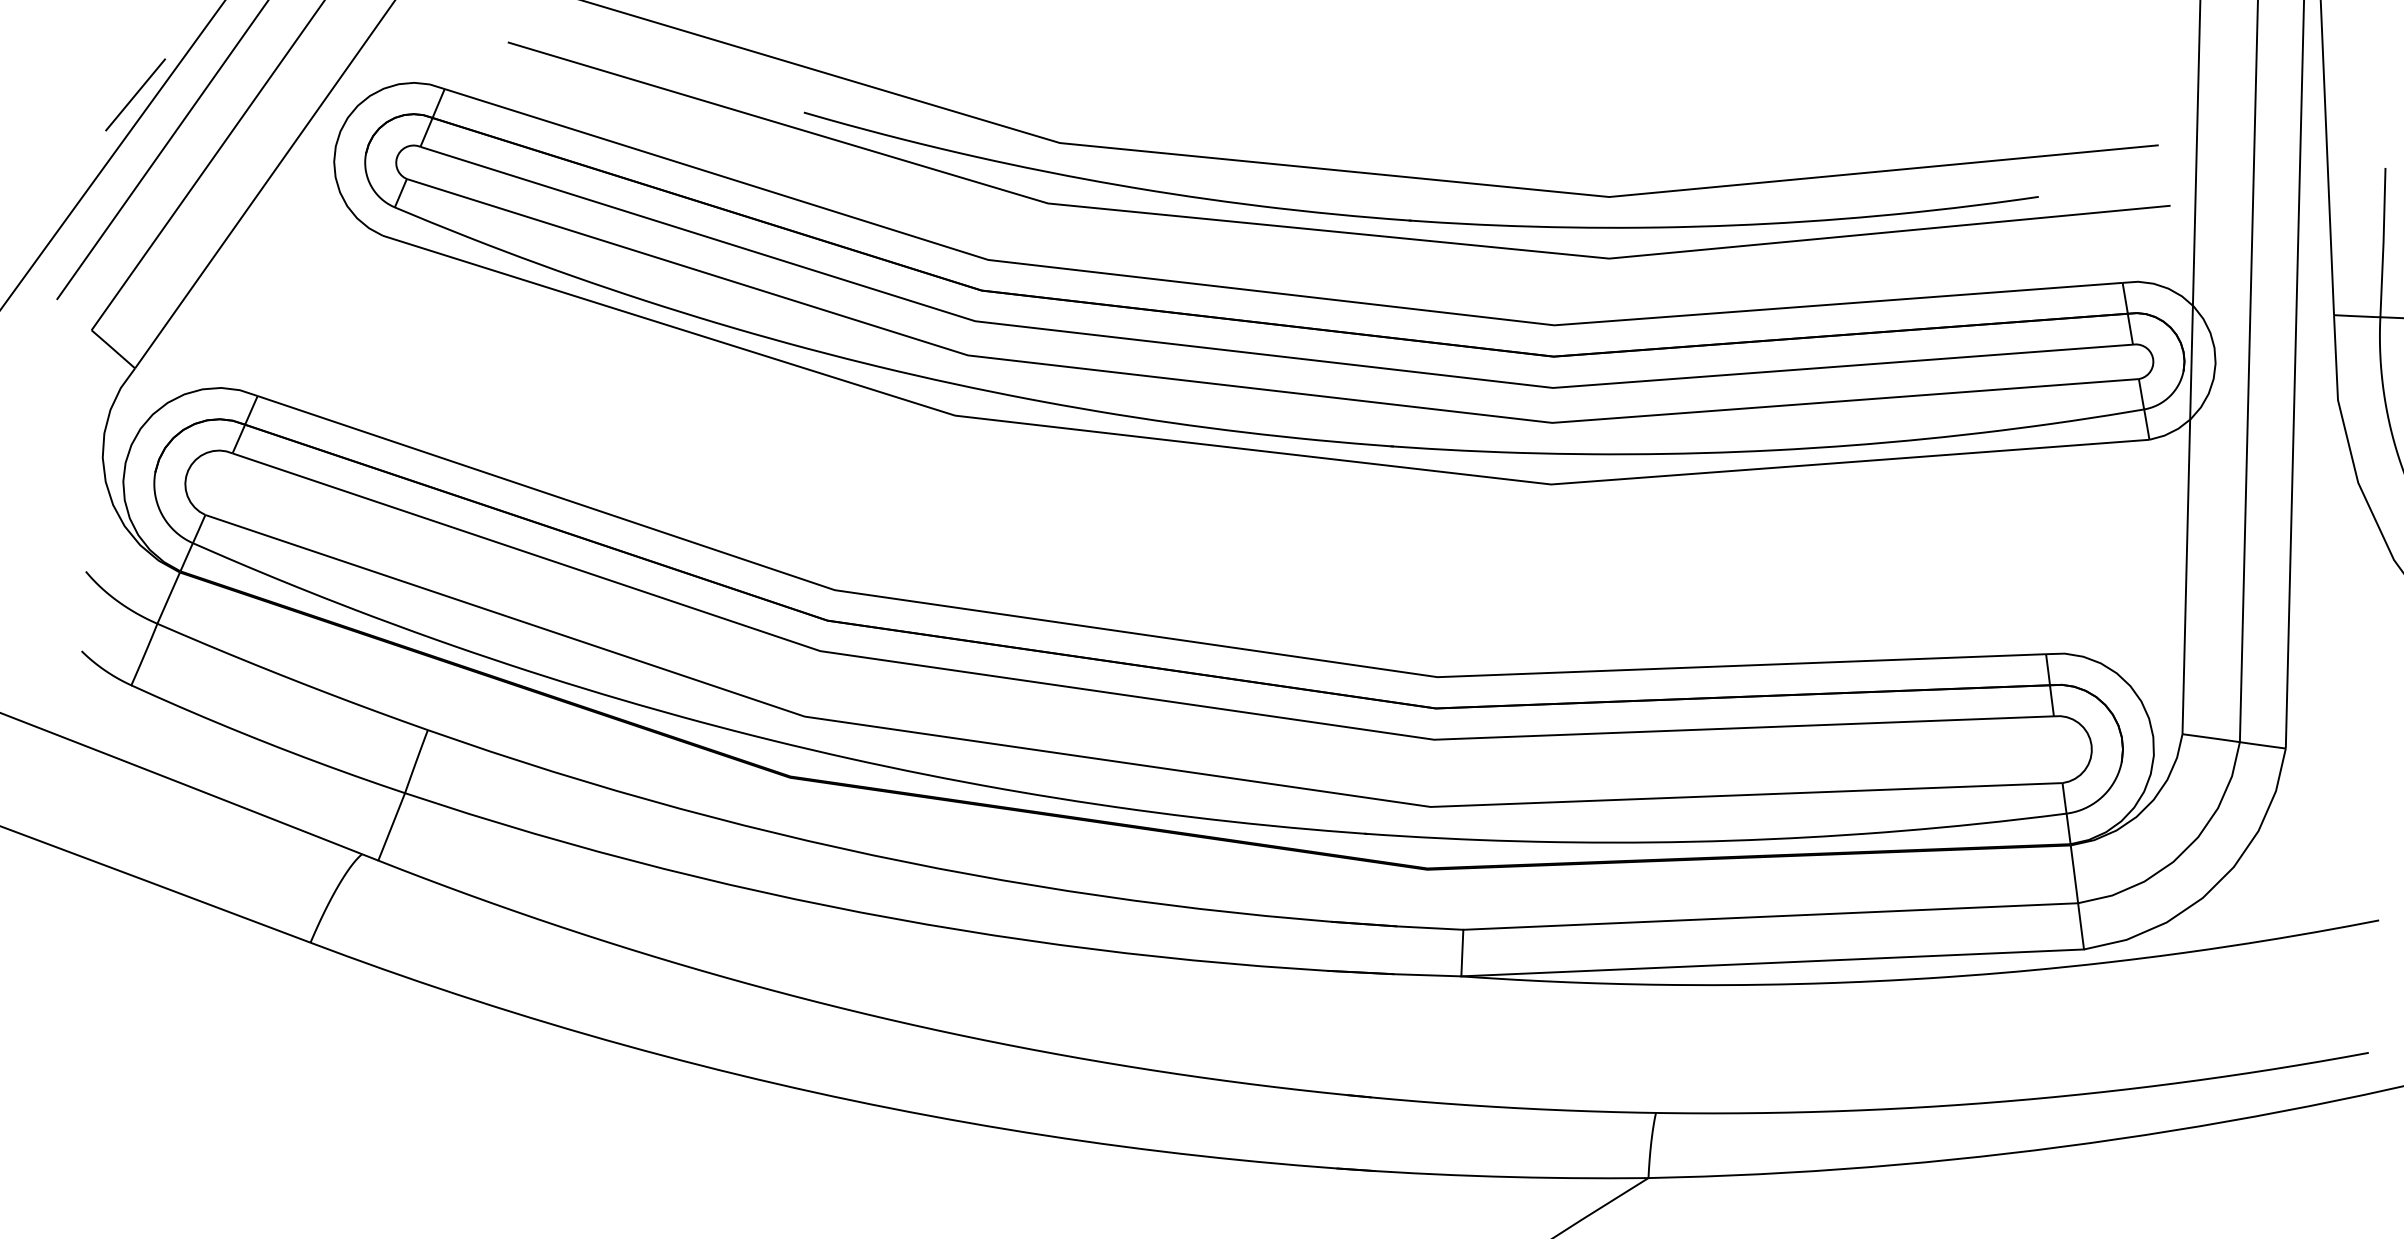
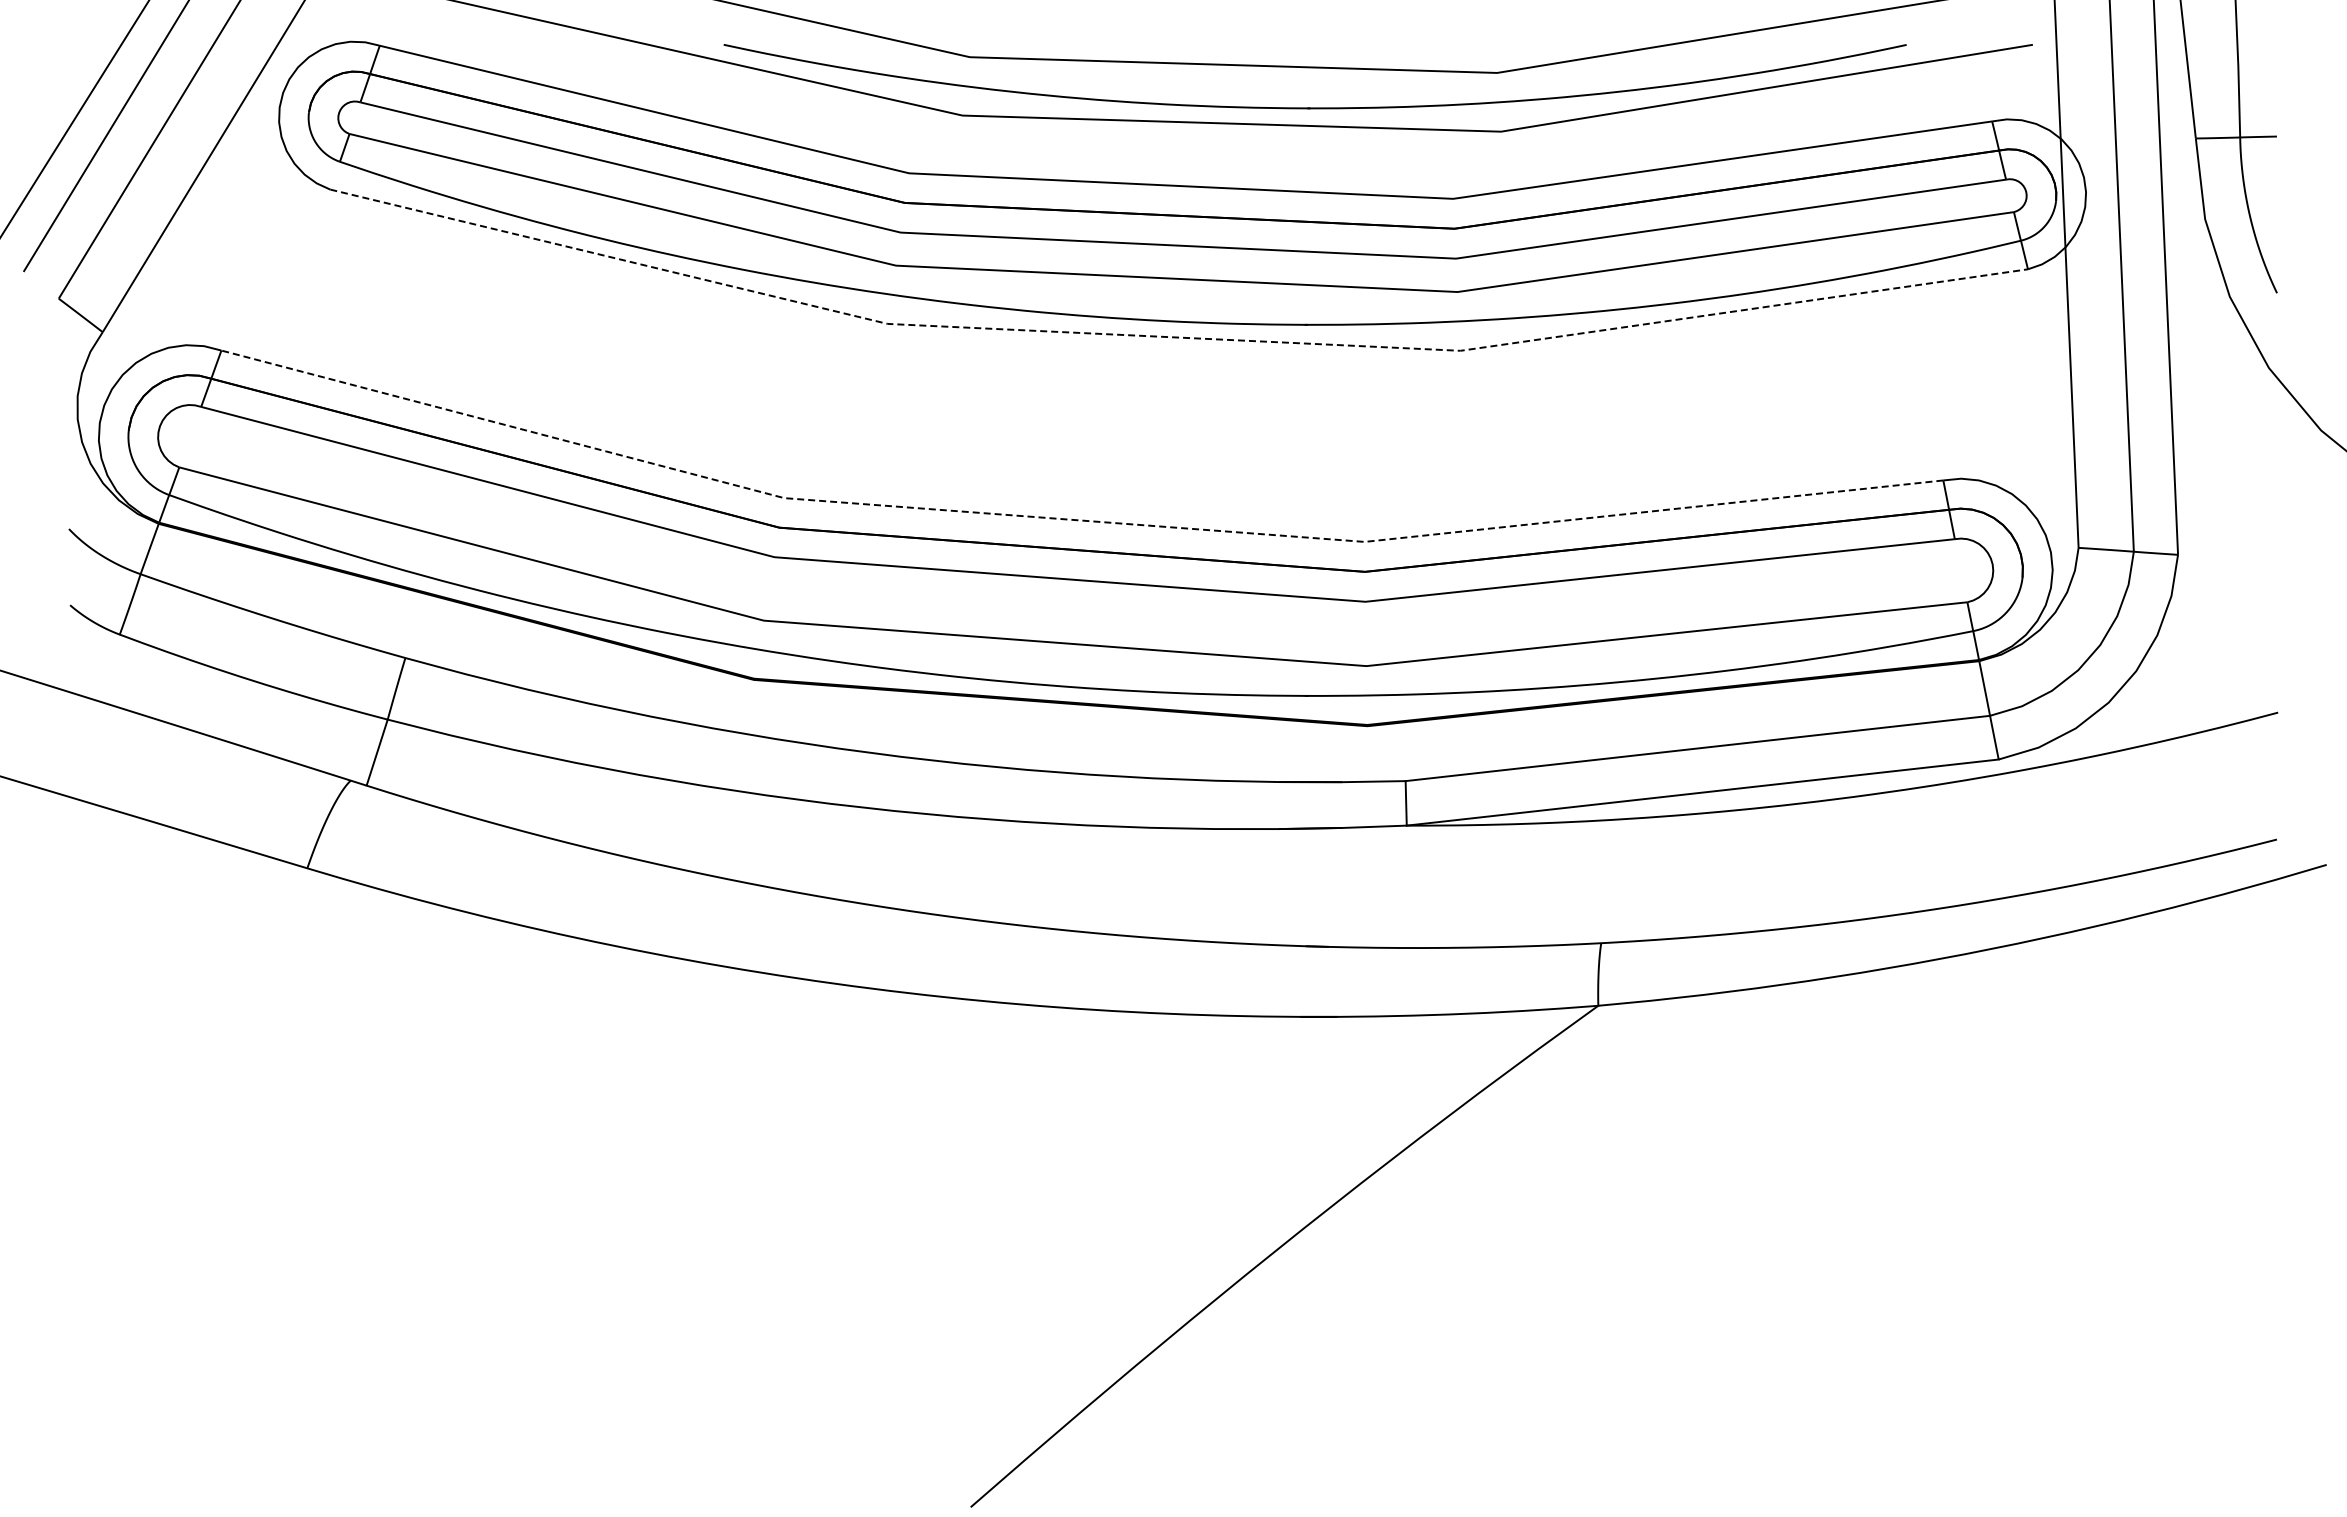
line: (135, 95) -> (85, 71), removed
line: (1253, 450) -> (1174, 337), solid -> dashed
line: (1136, 634) -> (1074, 520), solid -> dashed

